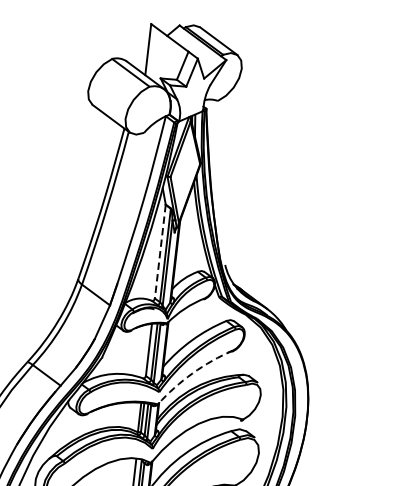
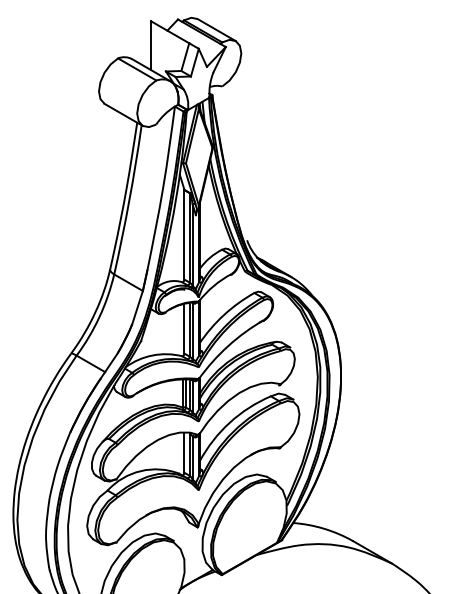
line: (160, 251) -> (184, 234), dashed -> solid
arc: (192, 373) -> (228, 346), dashed -> solid

